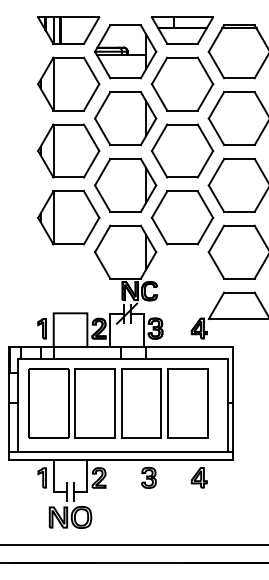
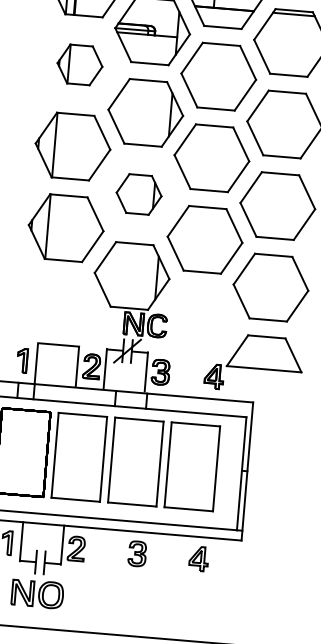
part: (68, 83) -> (79, 64), size x0.6
part: (125, 185) -> (138, 194), size x0.6

